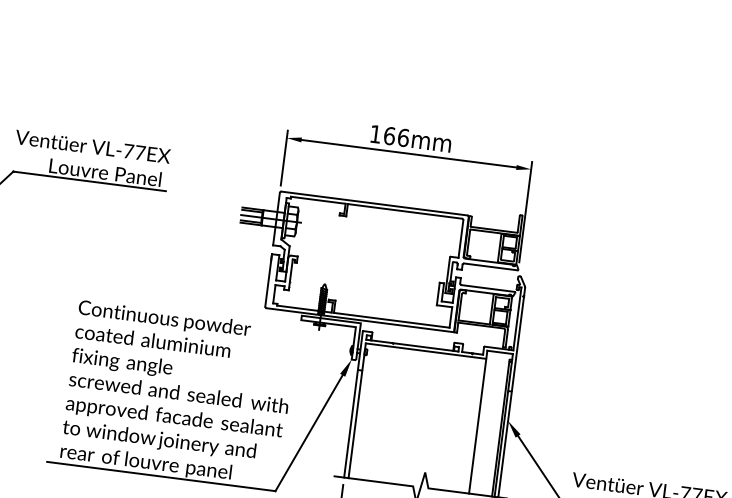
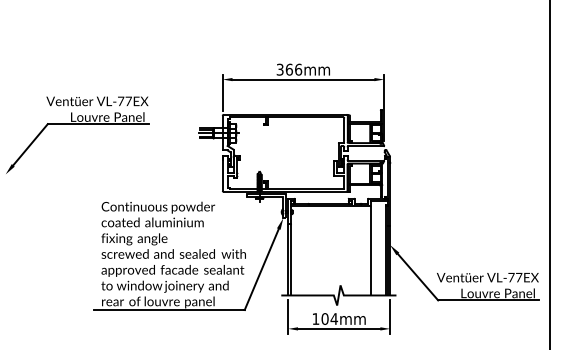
text: (374, 133) -> (279, 69), 166mm -> 366mm

